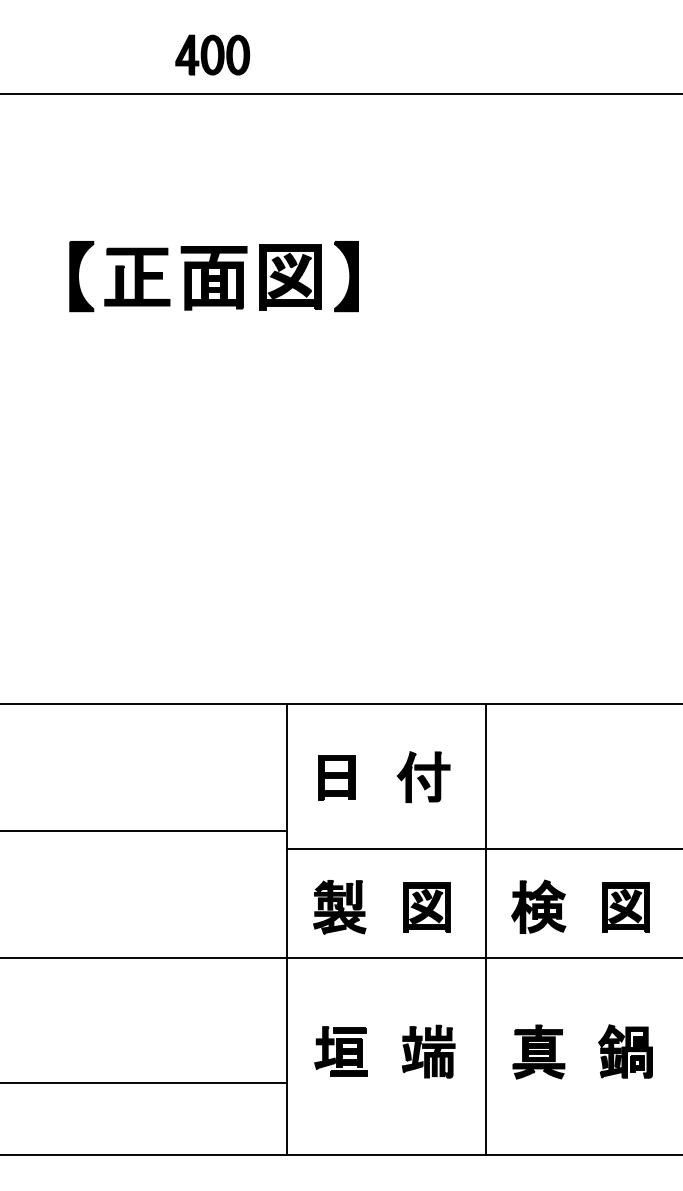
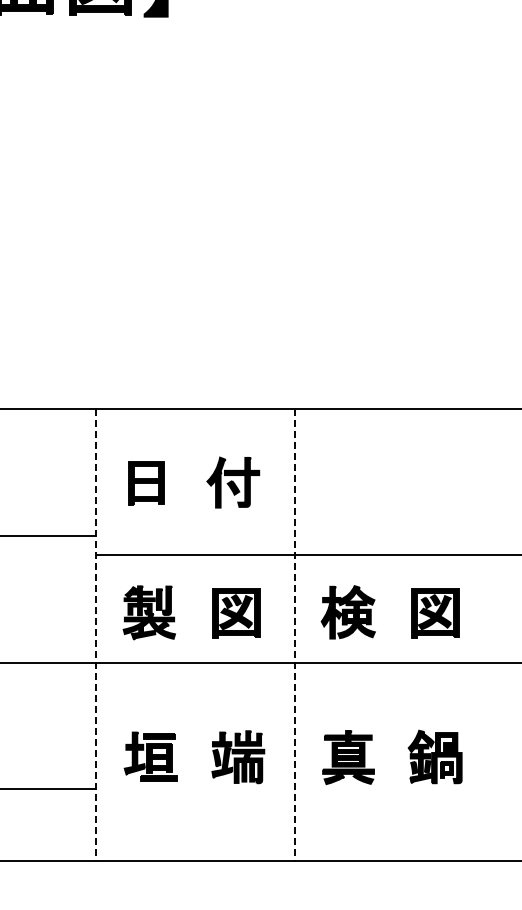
line: (286, 929) -> (96, 634), solid -> dashed
line: (485, 929) -> (295, 634), solid -> dashed

